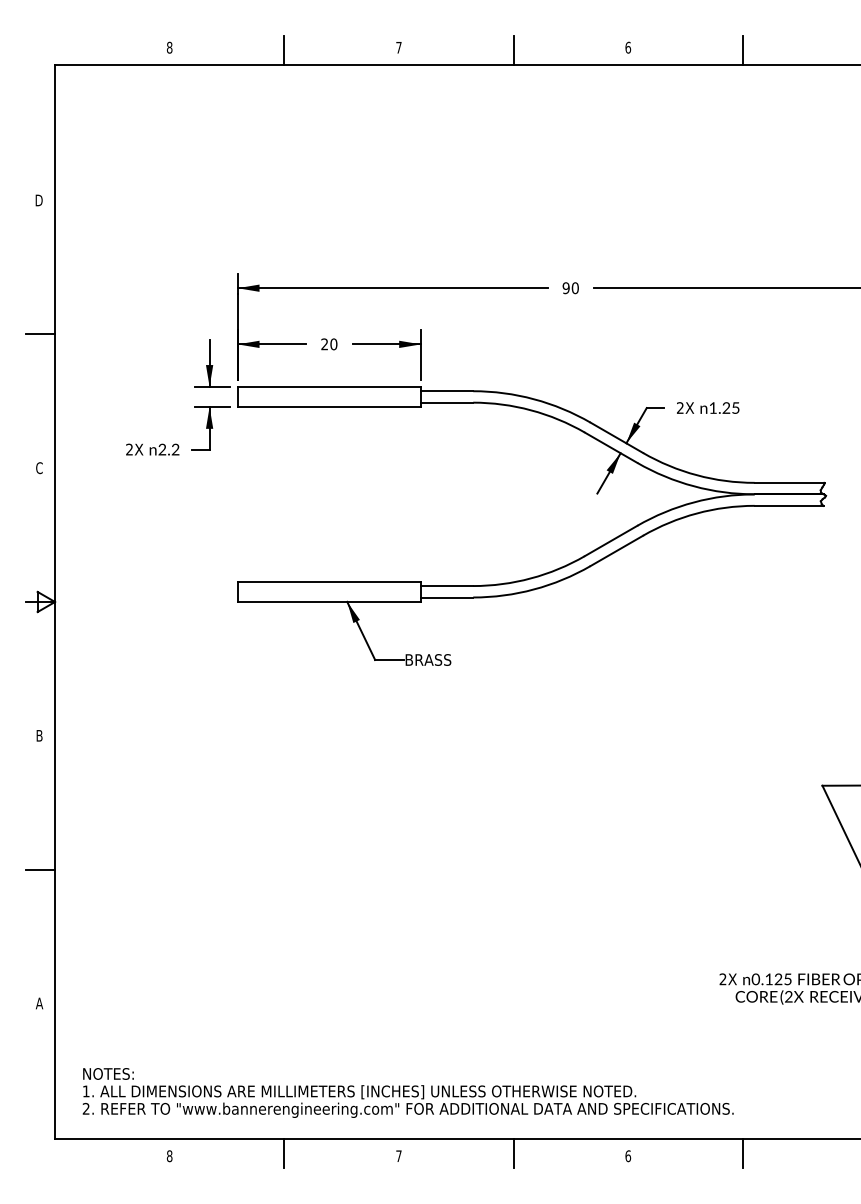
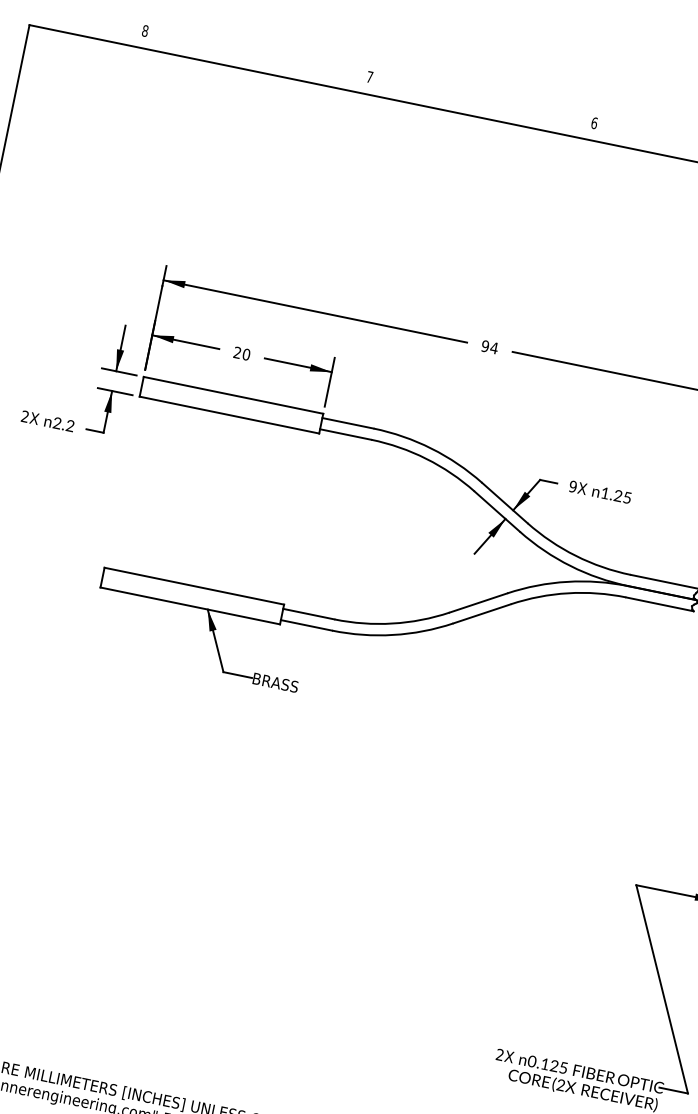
line: (284, 50) -> (257, 56), removed
line: (513, 50) -> (481, 102), removed
text: (575, 288) -> (494, 348), 90 -> 94
text: (679, 408) -> (572, 486), 2X -> 9X

